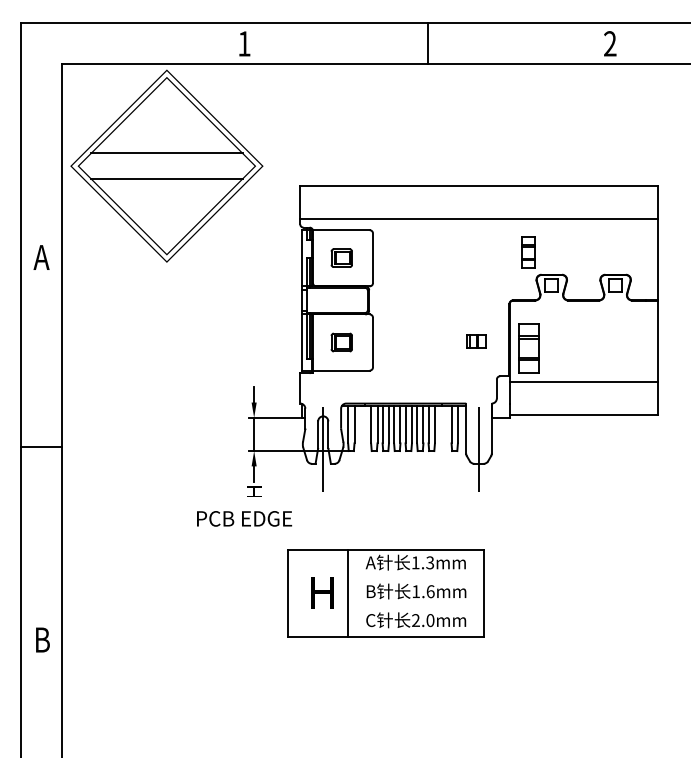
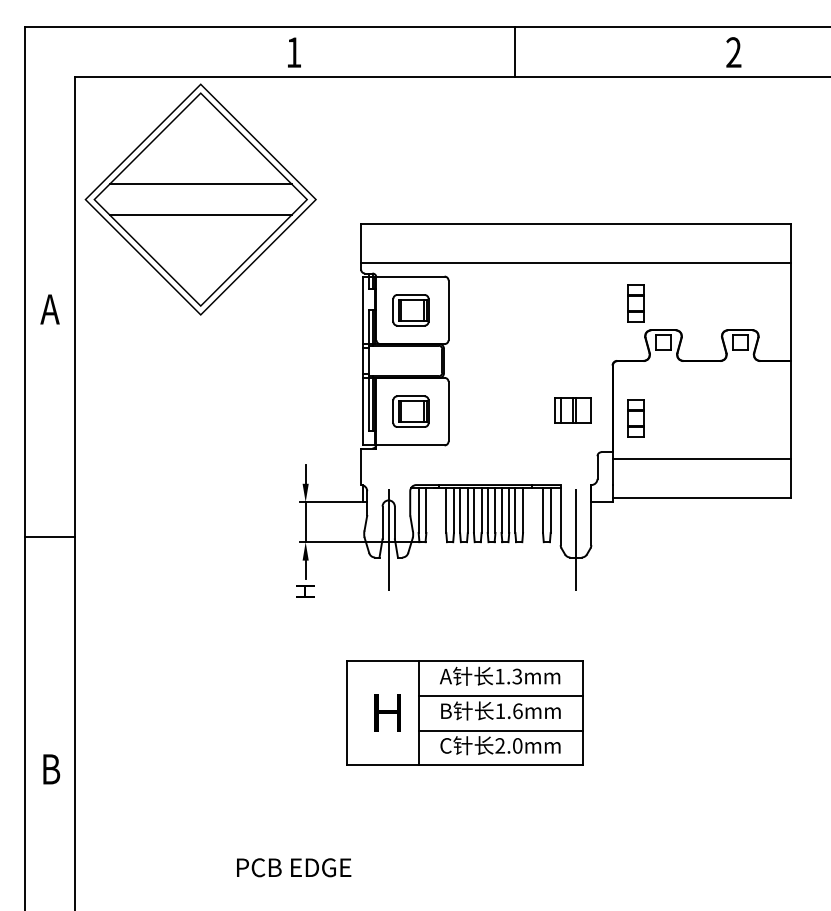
part: (341, 257) -> (410, 309), size x1.43
part: (476, 341) -> (573, 410), size x1.67
part: (341, 342) -> (410, 411), size x1.43
part: (528, 348) -> (635, 418), size x0.62
text: (244, 518) -> (294, 867), moved
line: (416, 578) -> (500, 695), added
line: (416, 607) -> (500, 730), added

